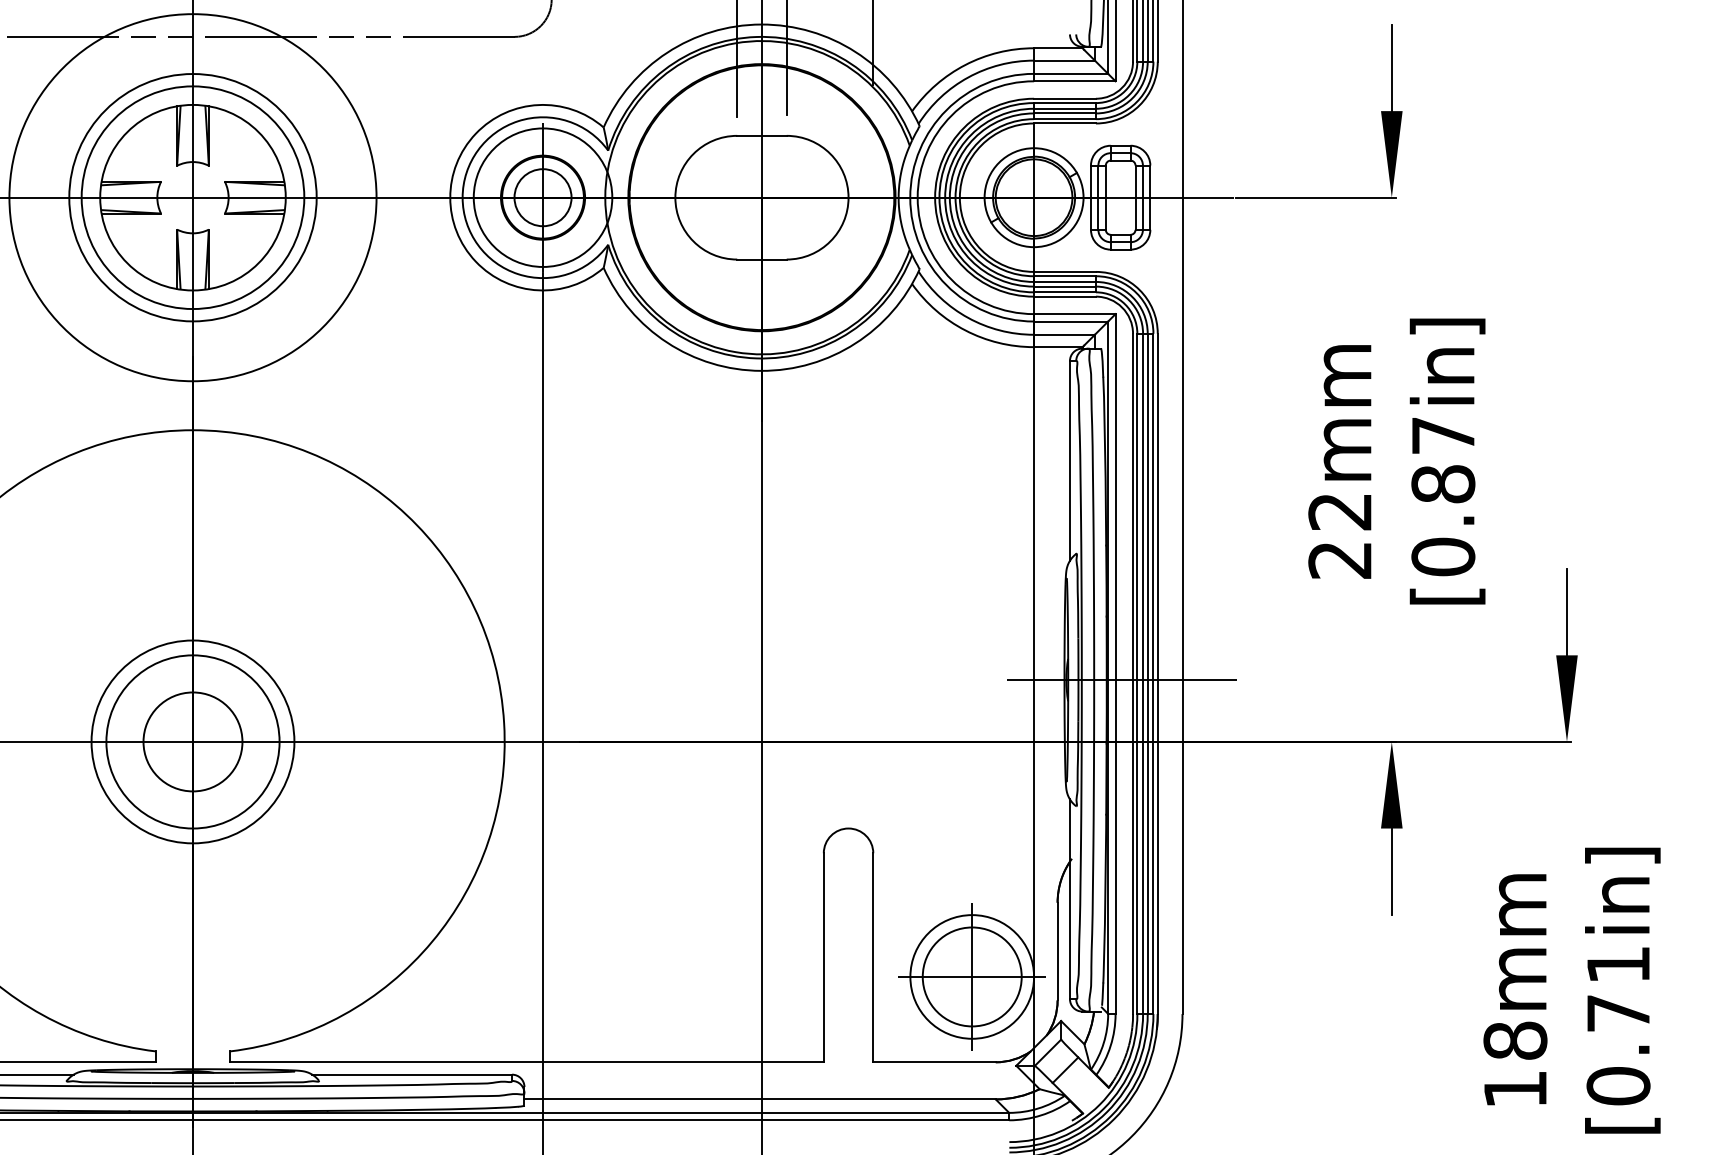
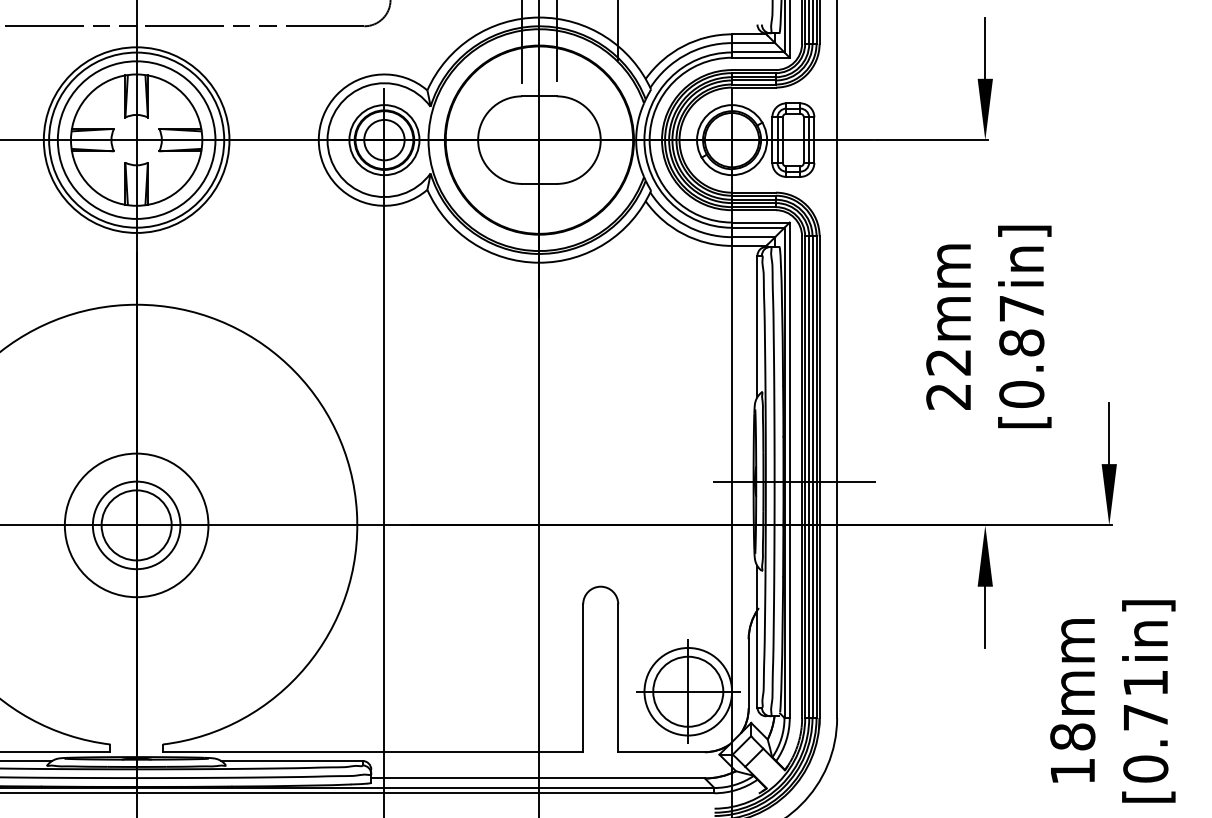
circle: (192, 197) -> (136, 139), size x0.71
circle: (542, 197) -> (384, 139), size x0.71
circle: (192, 741) -> (136, 525), size x0.71

